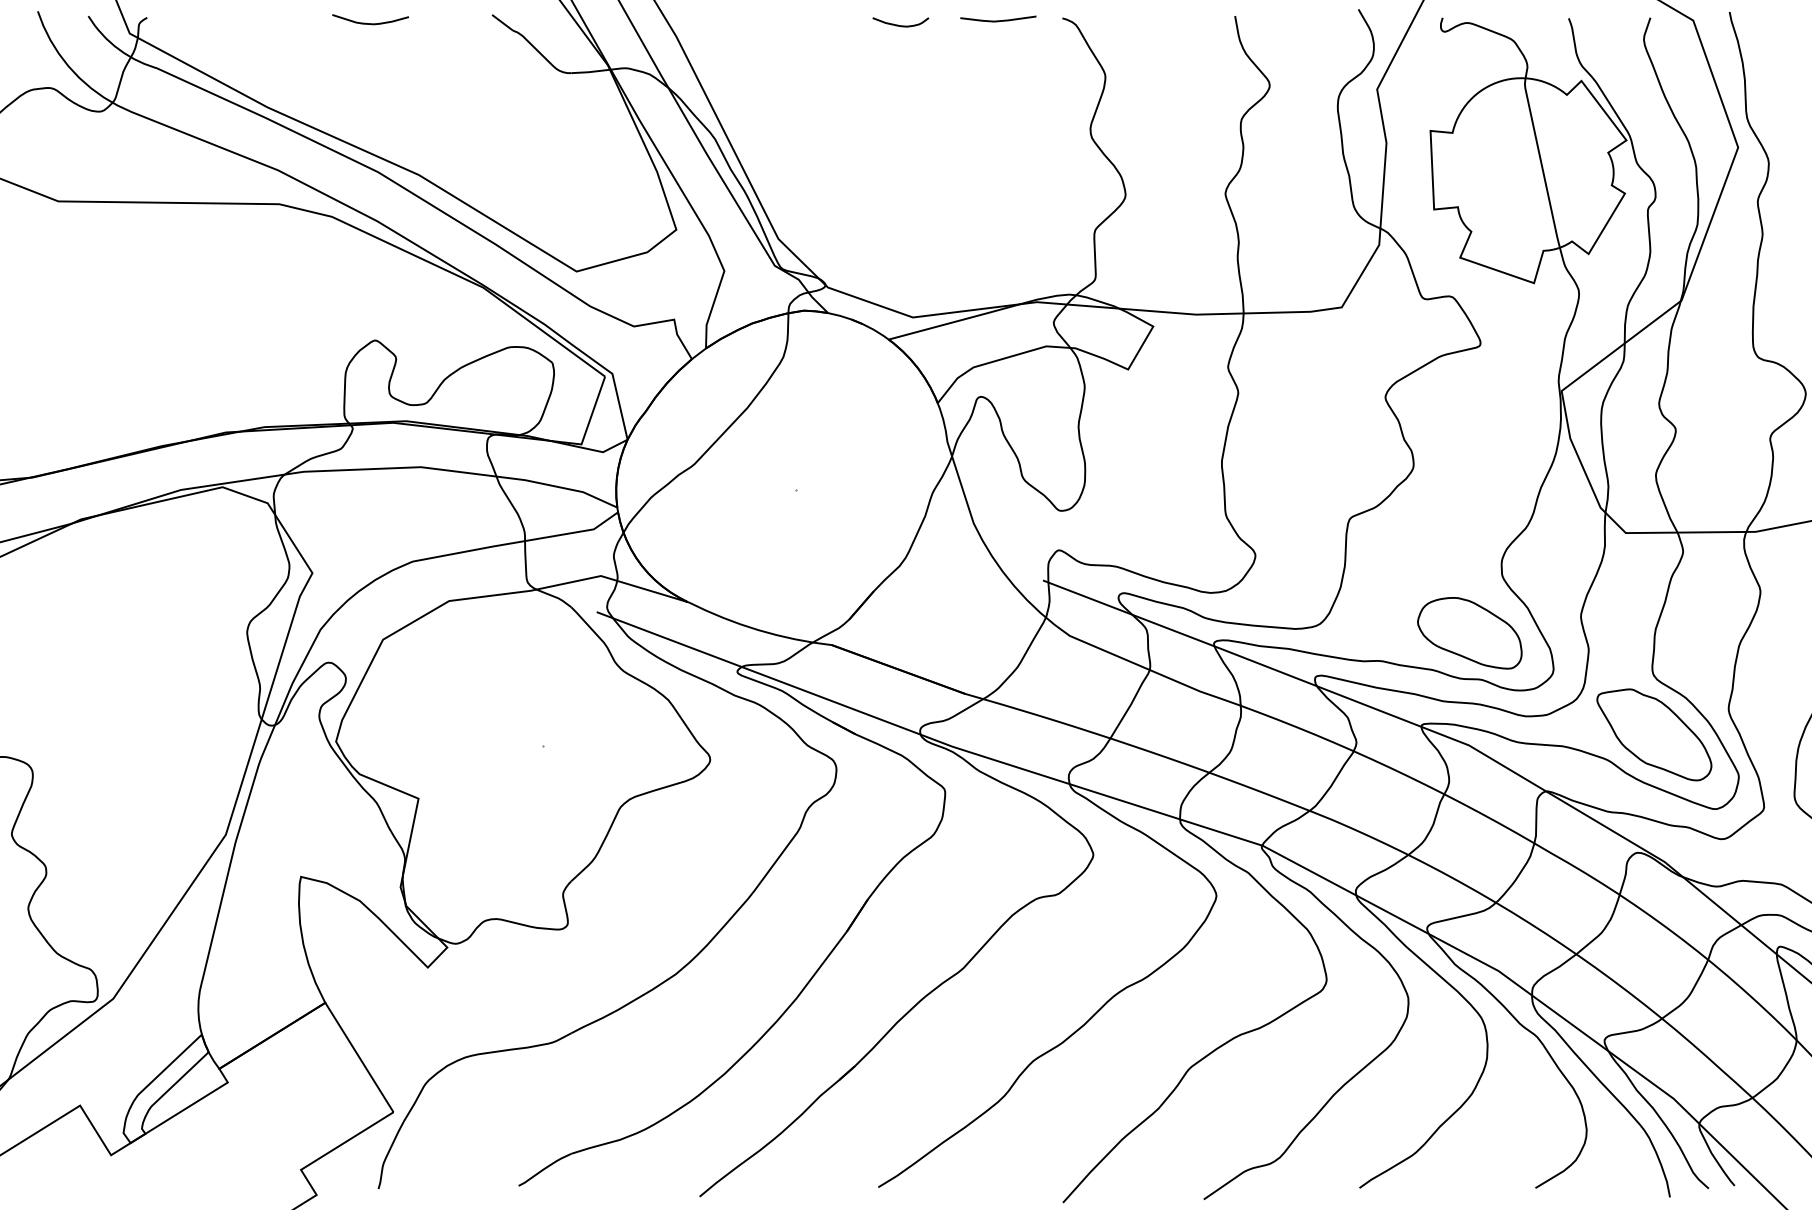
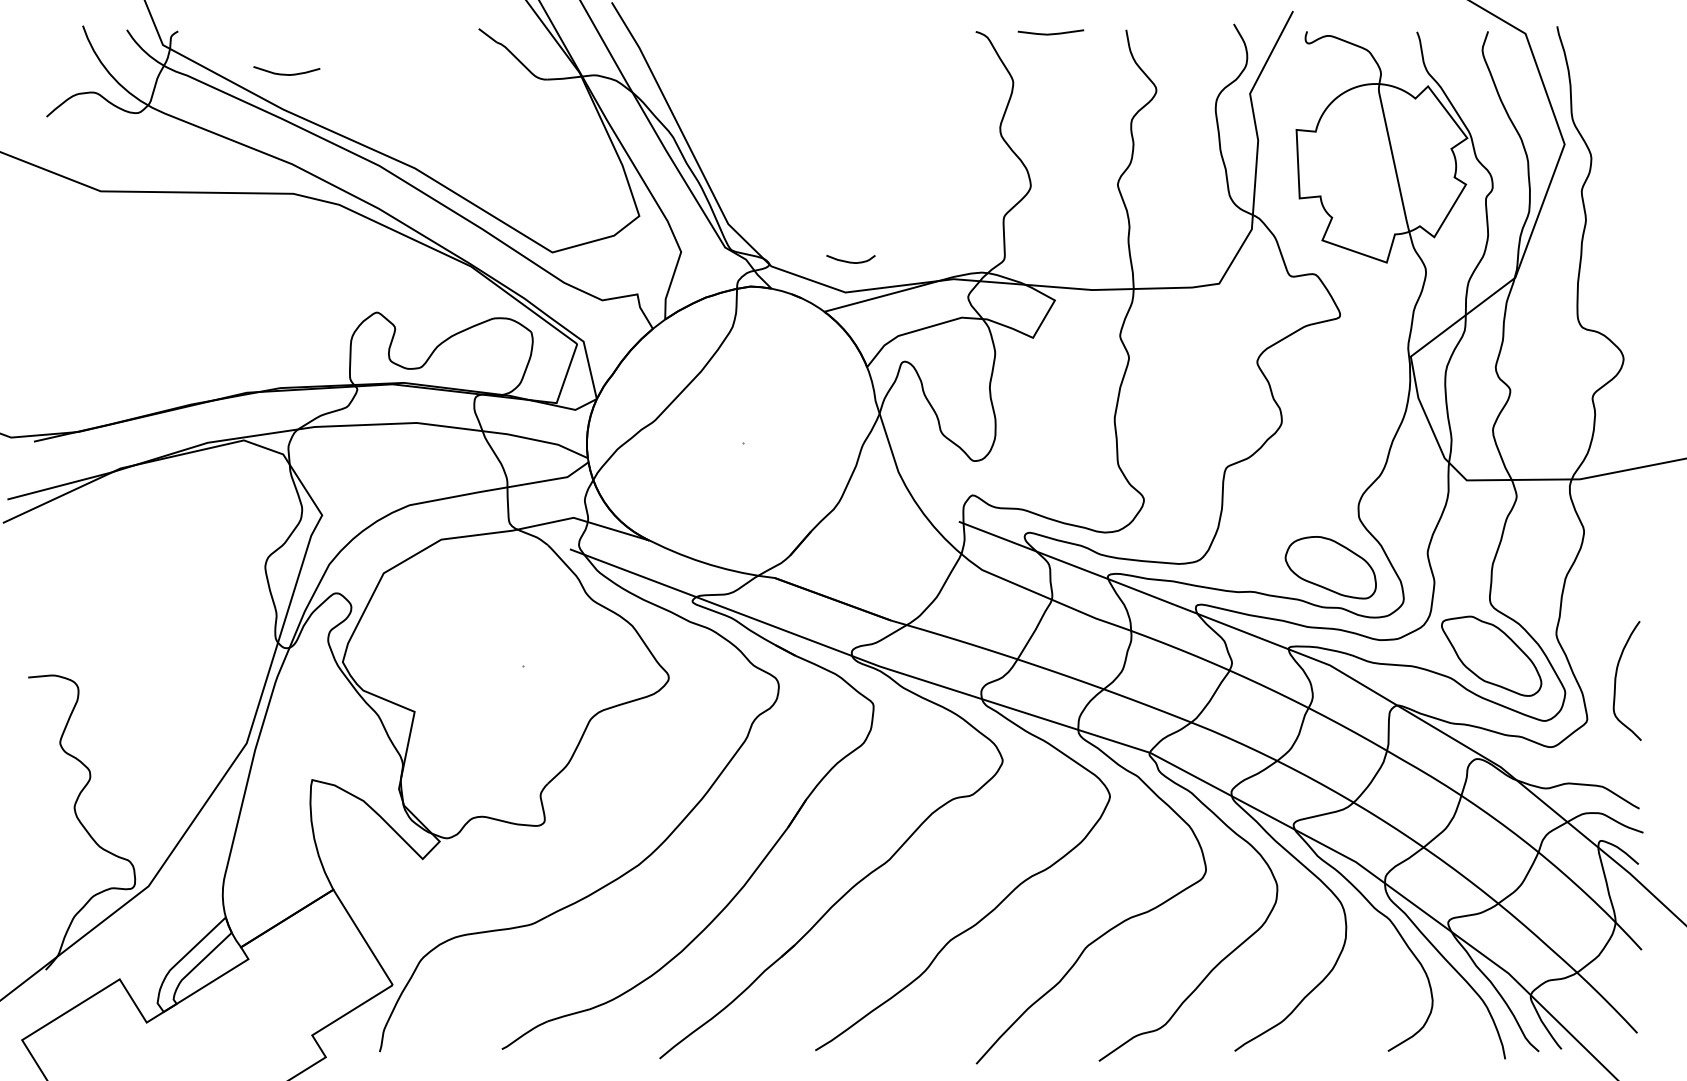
line: (997, 20) -> (1050, 33), moved
curve: (369, 22) -> (285, 73), moved
curve: (900, 24) -> (850, 261), moved

